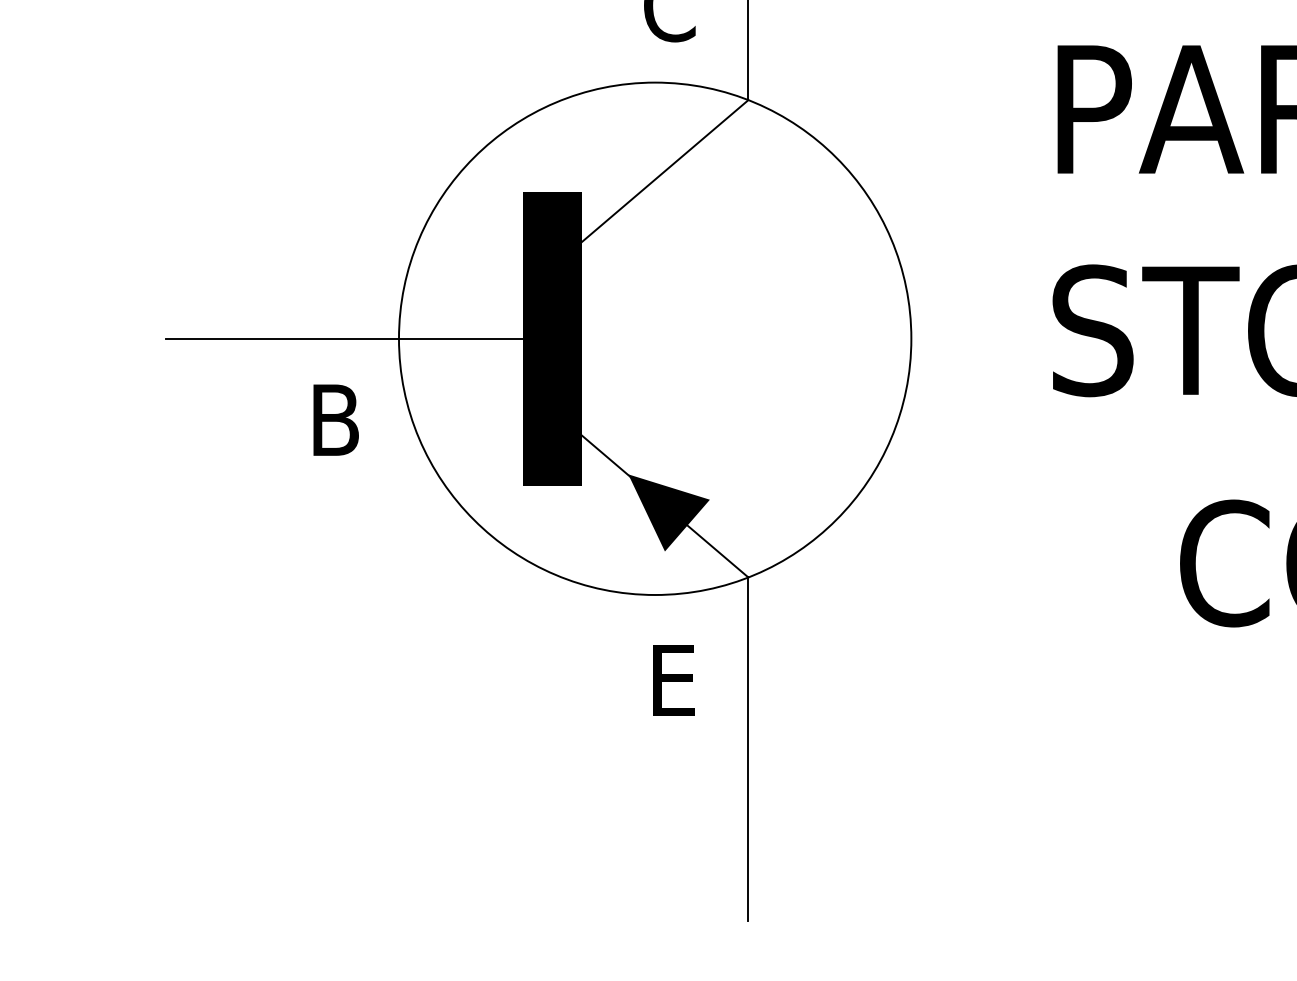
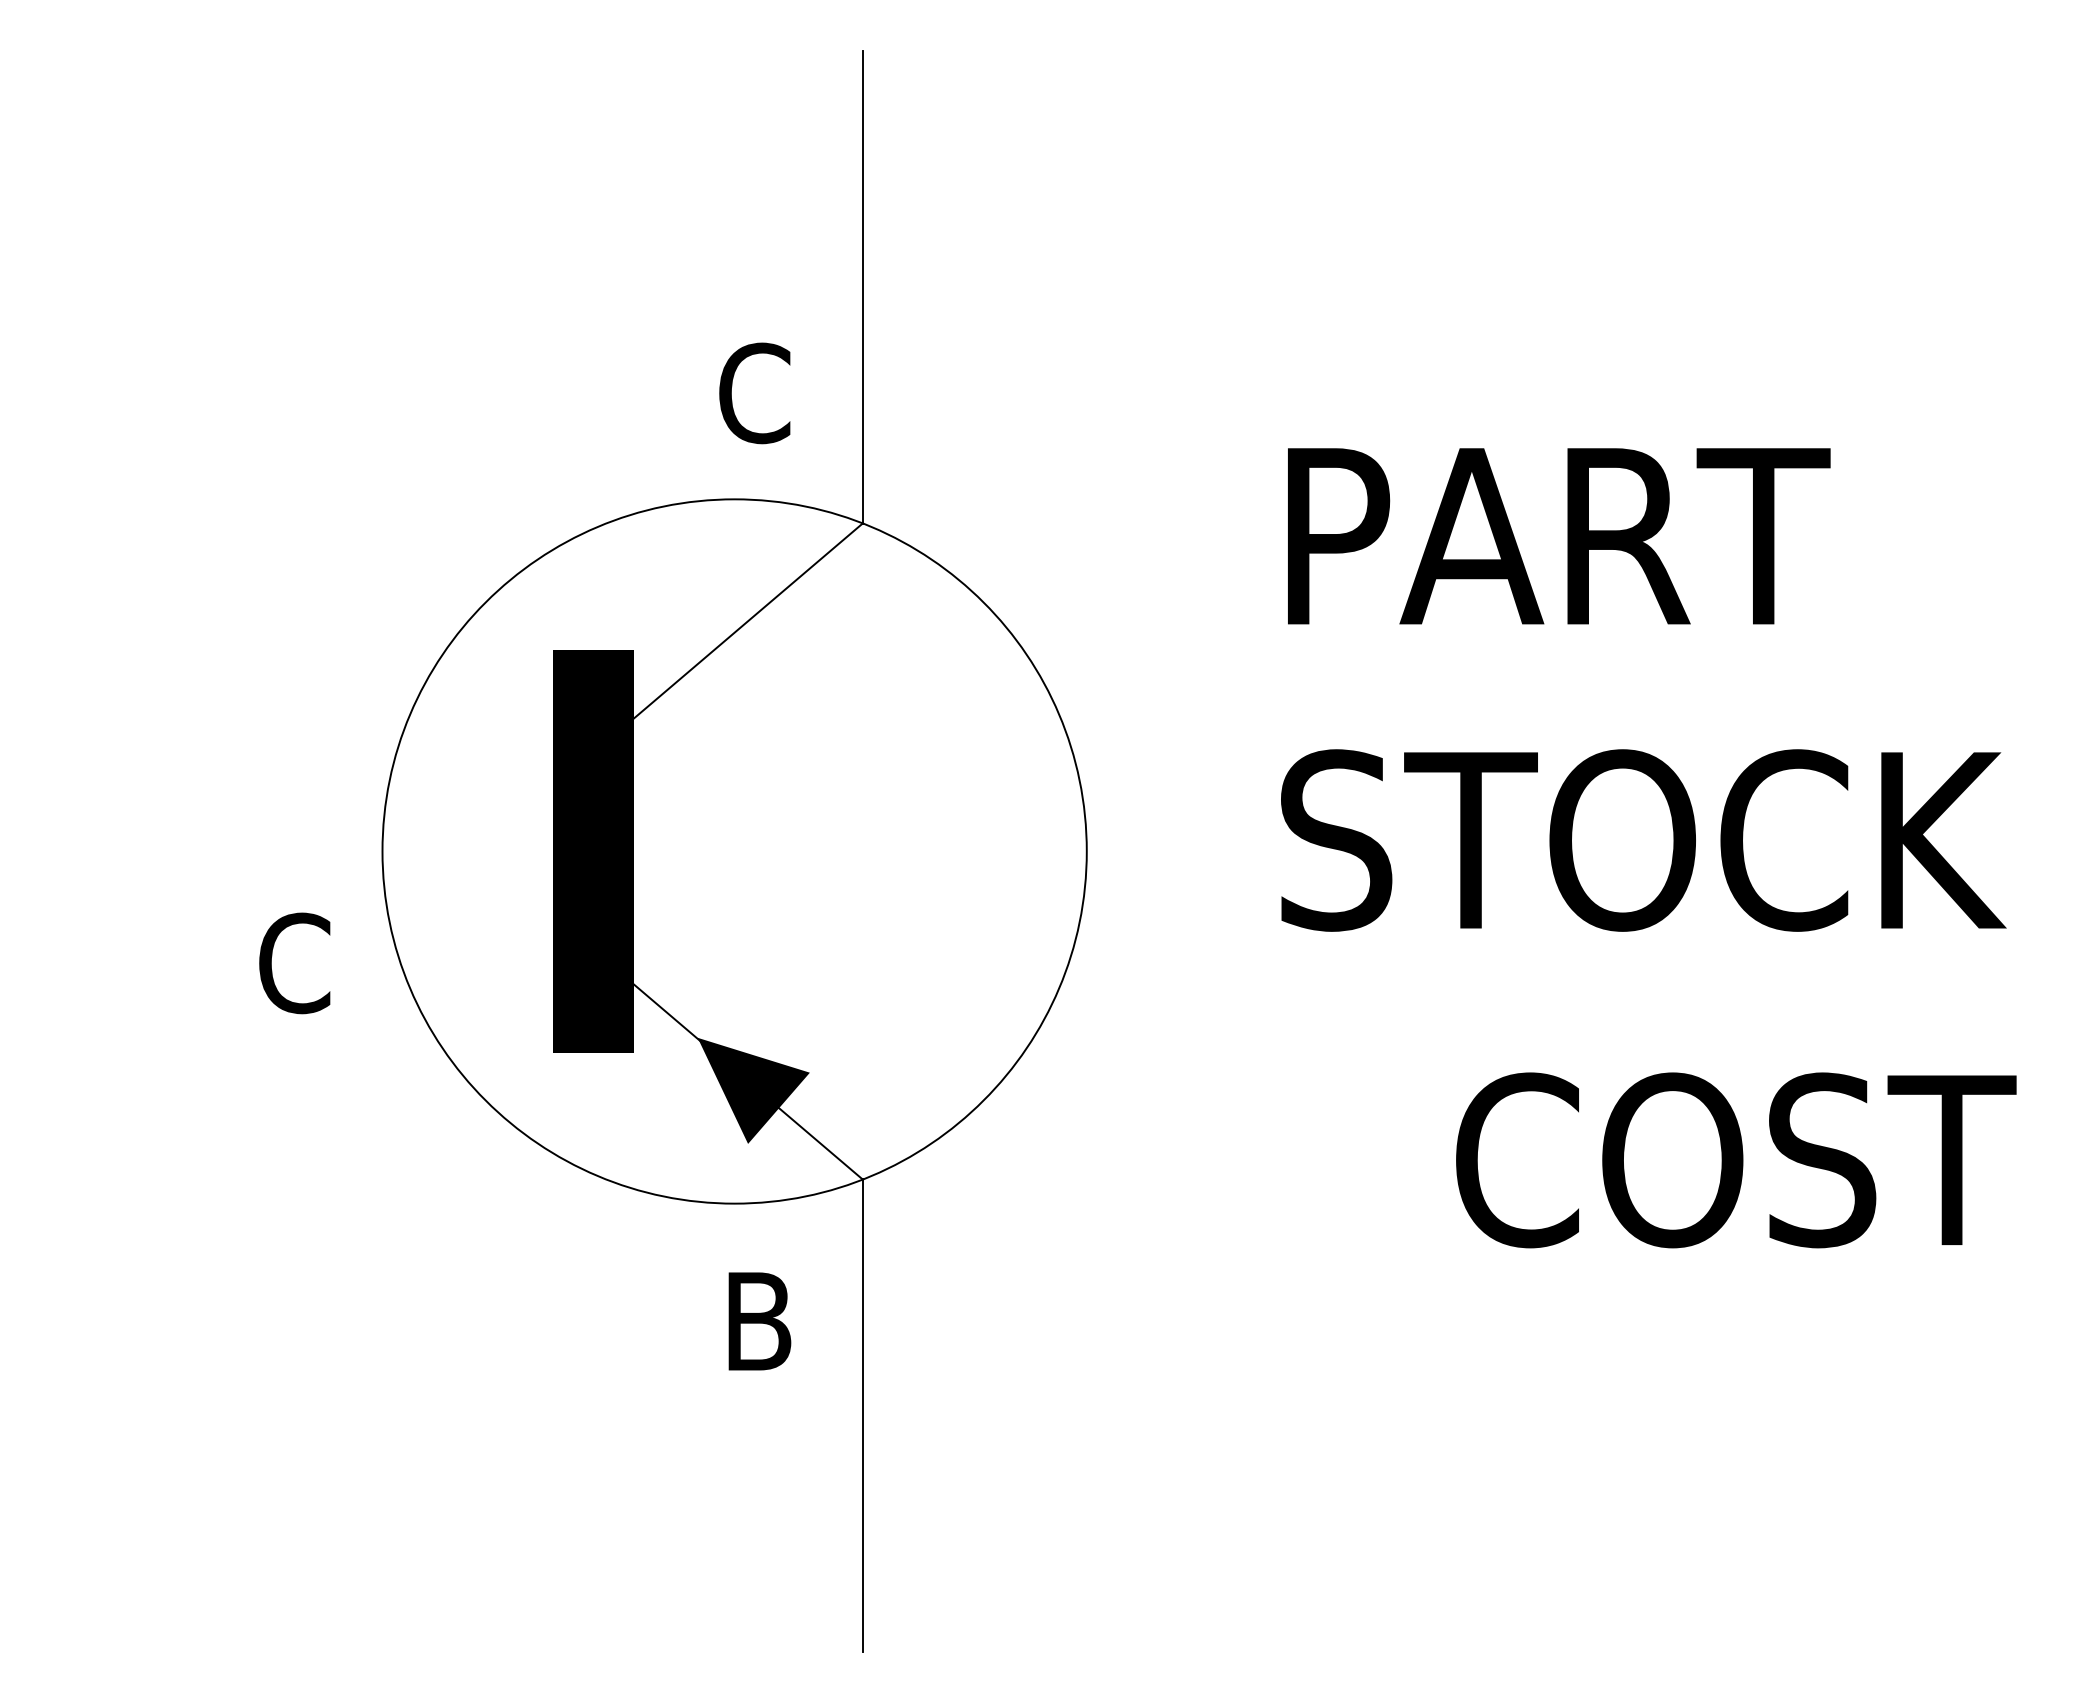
line: (358, 338) -> (327, 851), removed
text: (334, 420) -> (294, 963), B -> C
text: (673, 680) -> (759, 1321), E -> B

